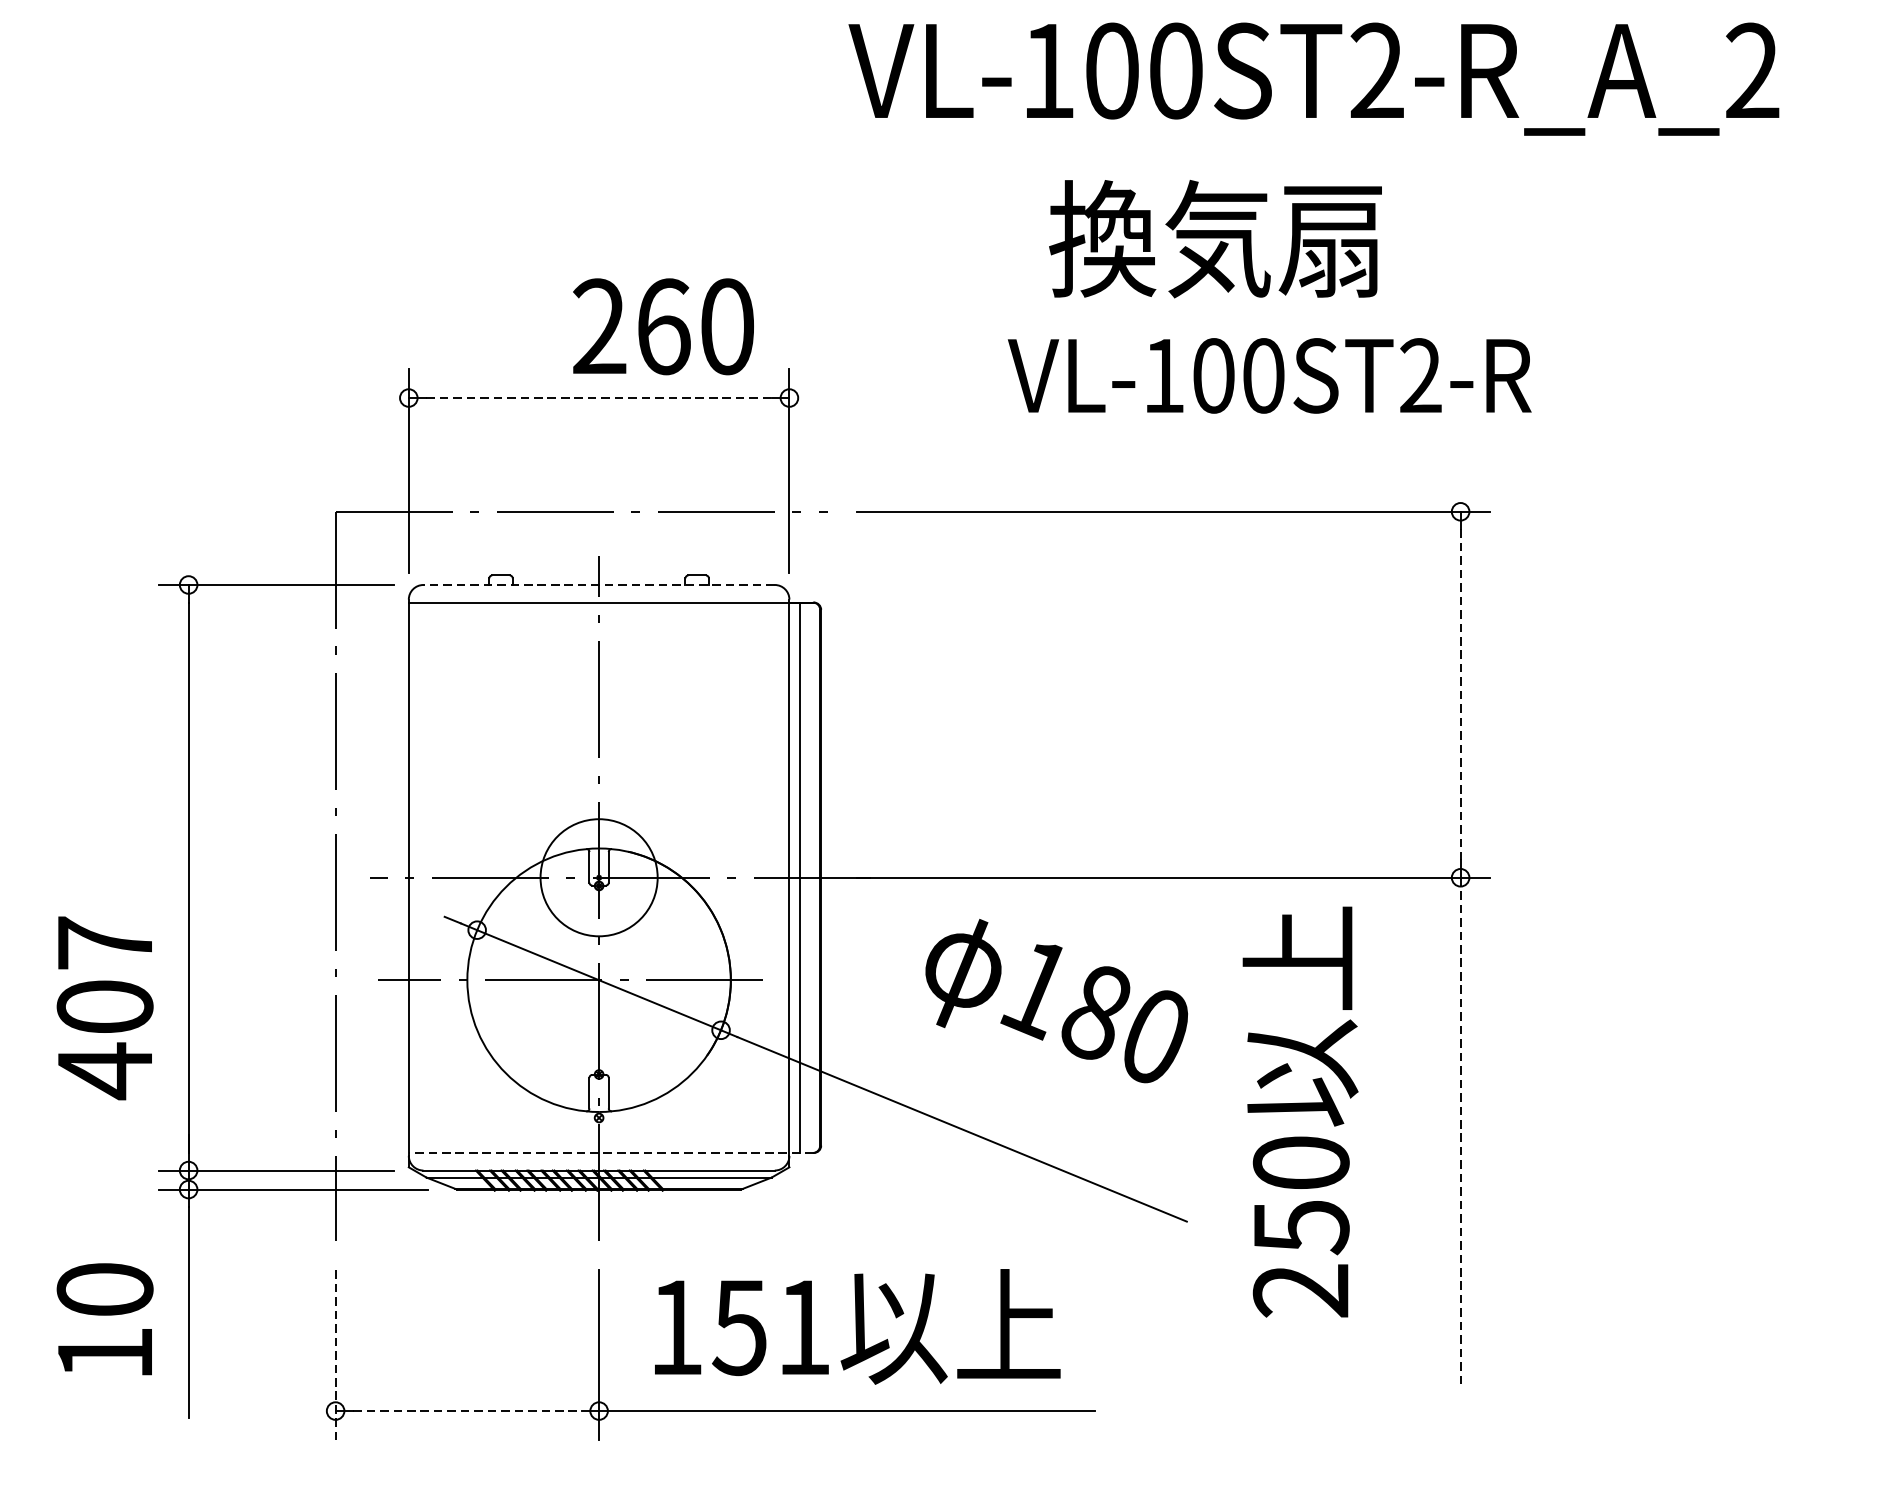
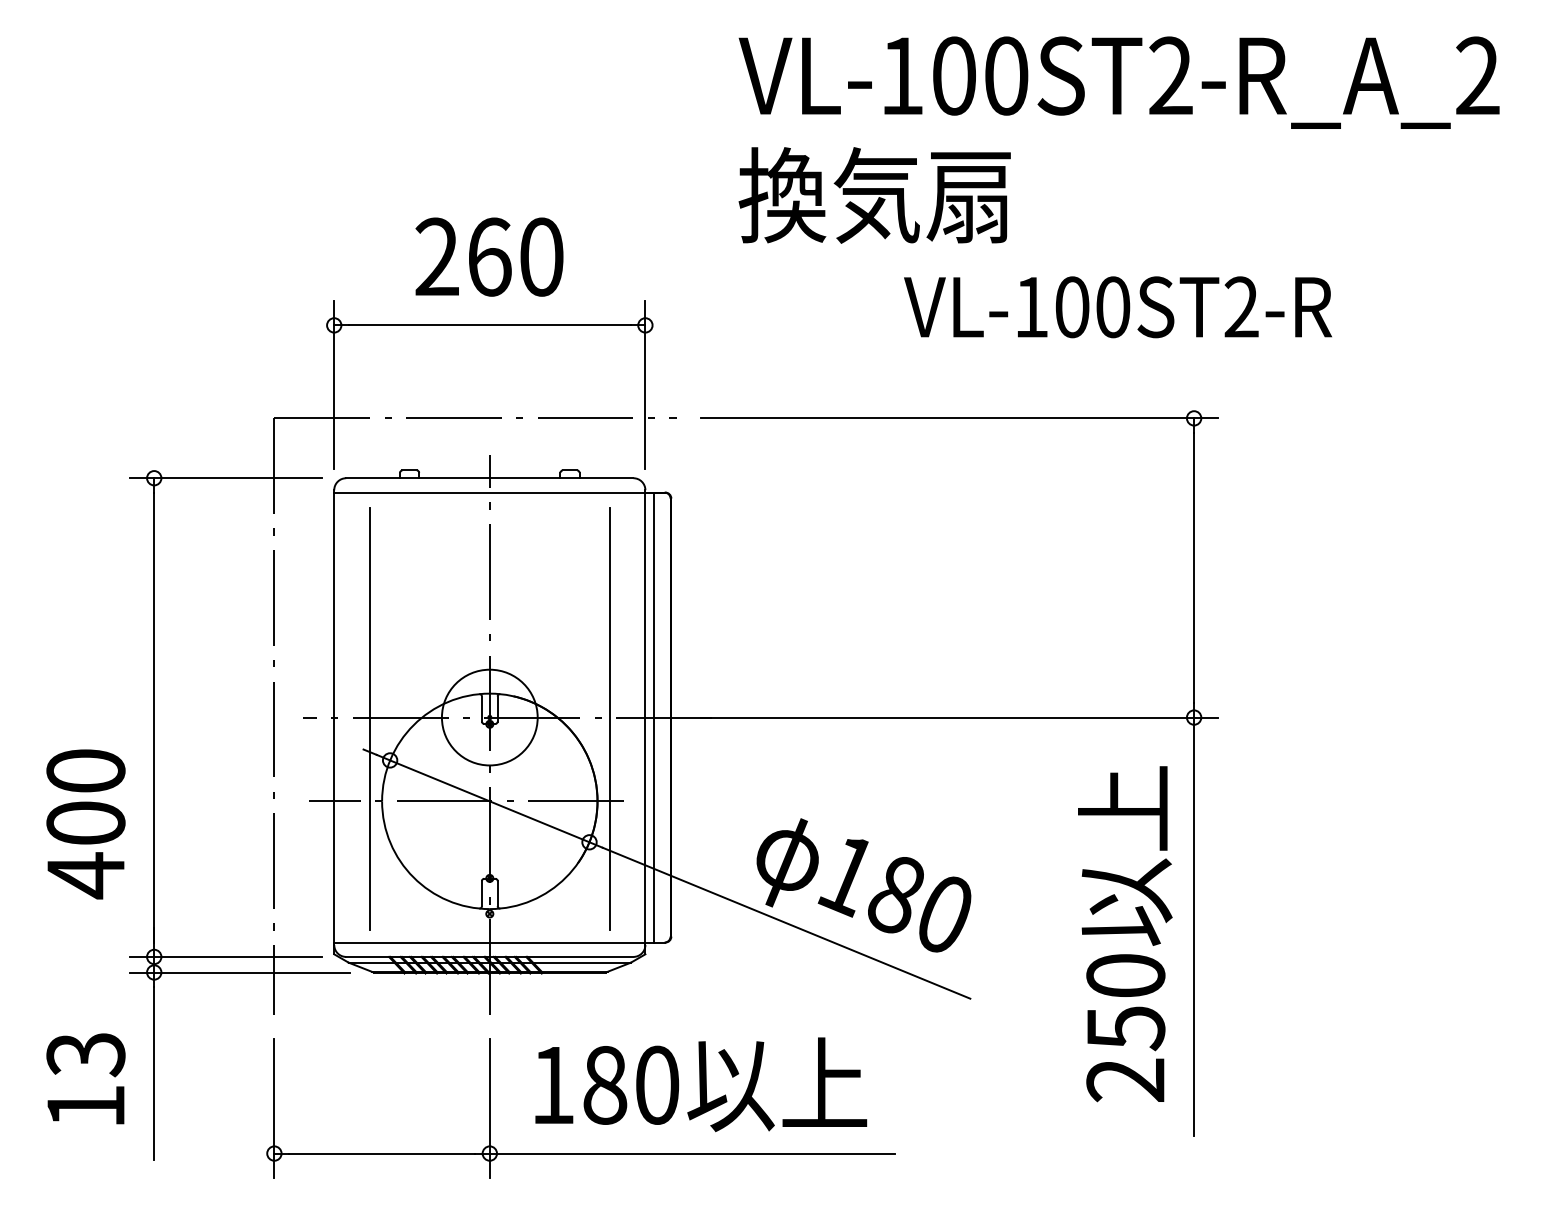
text: (1313, 78) -> (1118, 82), moved
text: (1215, 239) -> (874, 195), moved
text: (663, 326) -> (489, 256), moved
text: (1269, 376) -> (1117, 307), moved
line: (599, 398) -> (490, 325), dashed -> solid
line: (598, 585) -> (489, 478), dashed -> solid
line: (1461, 695) -> (1194, 568), dashed -> solid
line: (453, 878) -> (370, 718), added
line: (745, 878) -> (609, 718), added
text: (104, 942) -> (85, 770), 407 -> 400
text: (1056, 1001) -> (863, 885), moved
text: (1300, 1112) -> (1125, 934), moved
line: (1461, 1134) -> (1194, 927), dashed -> solid
line: (610, 1152) -> (499, 942), dashed -> solid
text: (104, 1289) -> (85, 1054), 10 -> 13
text: (771, 1326) -> (630, 1084), 151 -> 180
line: (335, 1355) -> (274, 1108), dashed -> solid
line: (467, 1410) -> (382, 1153), dashed -> solid

